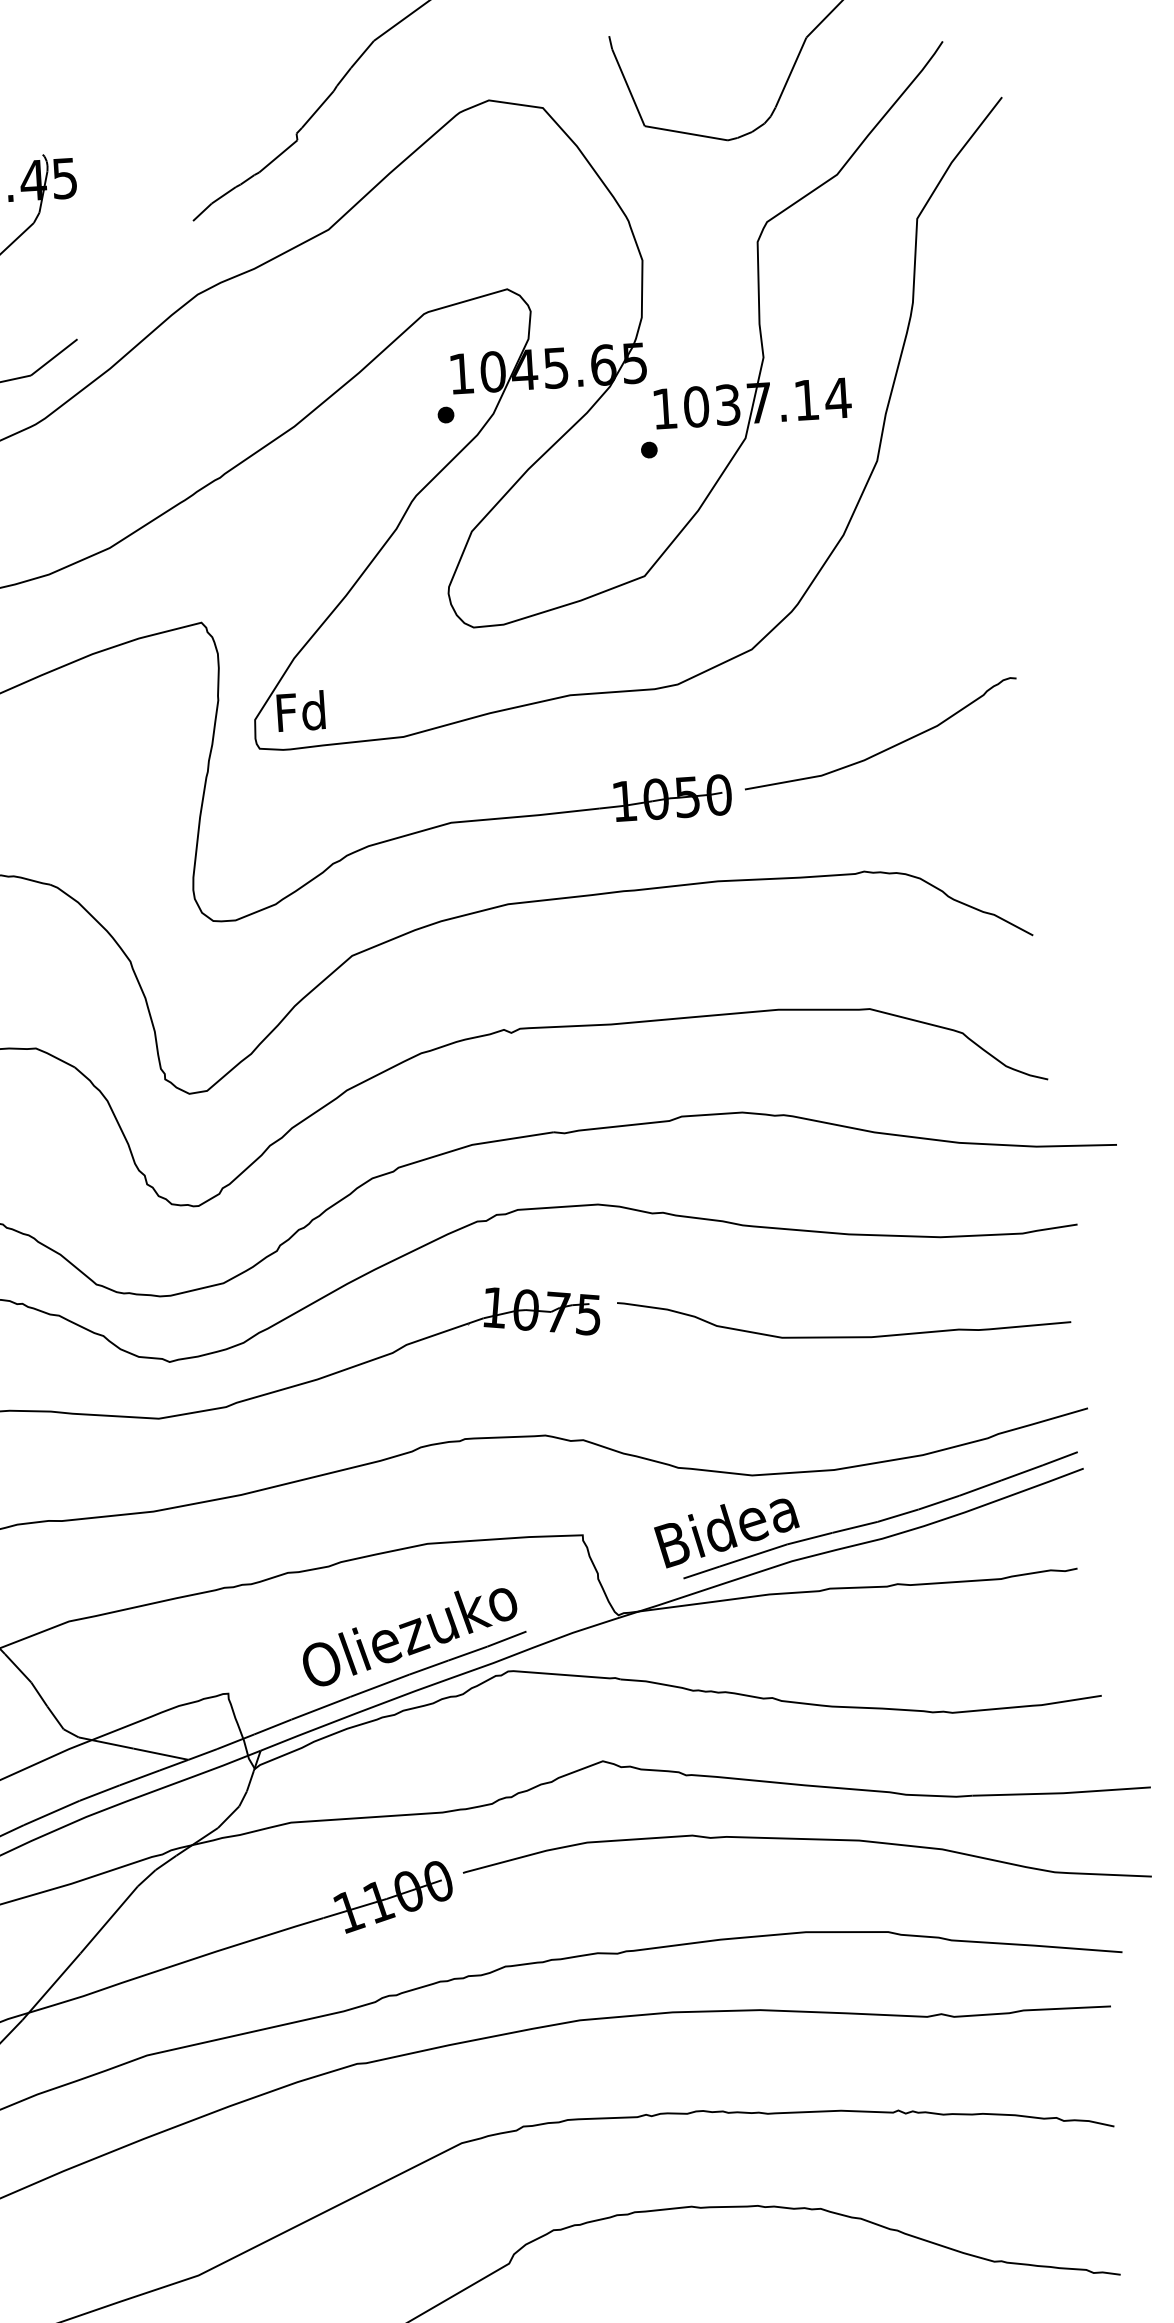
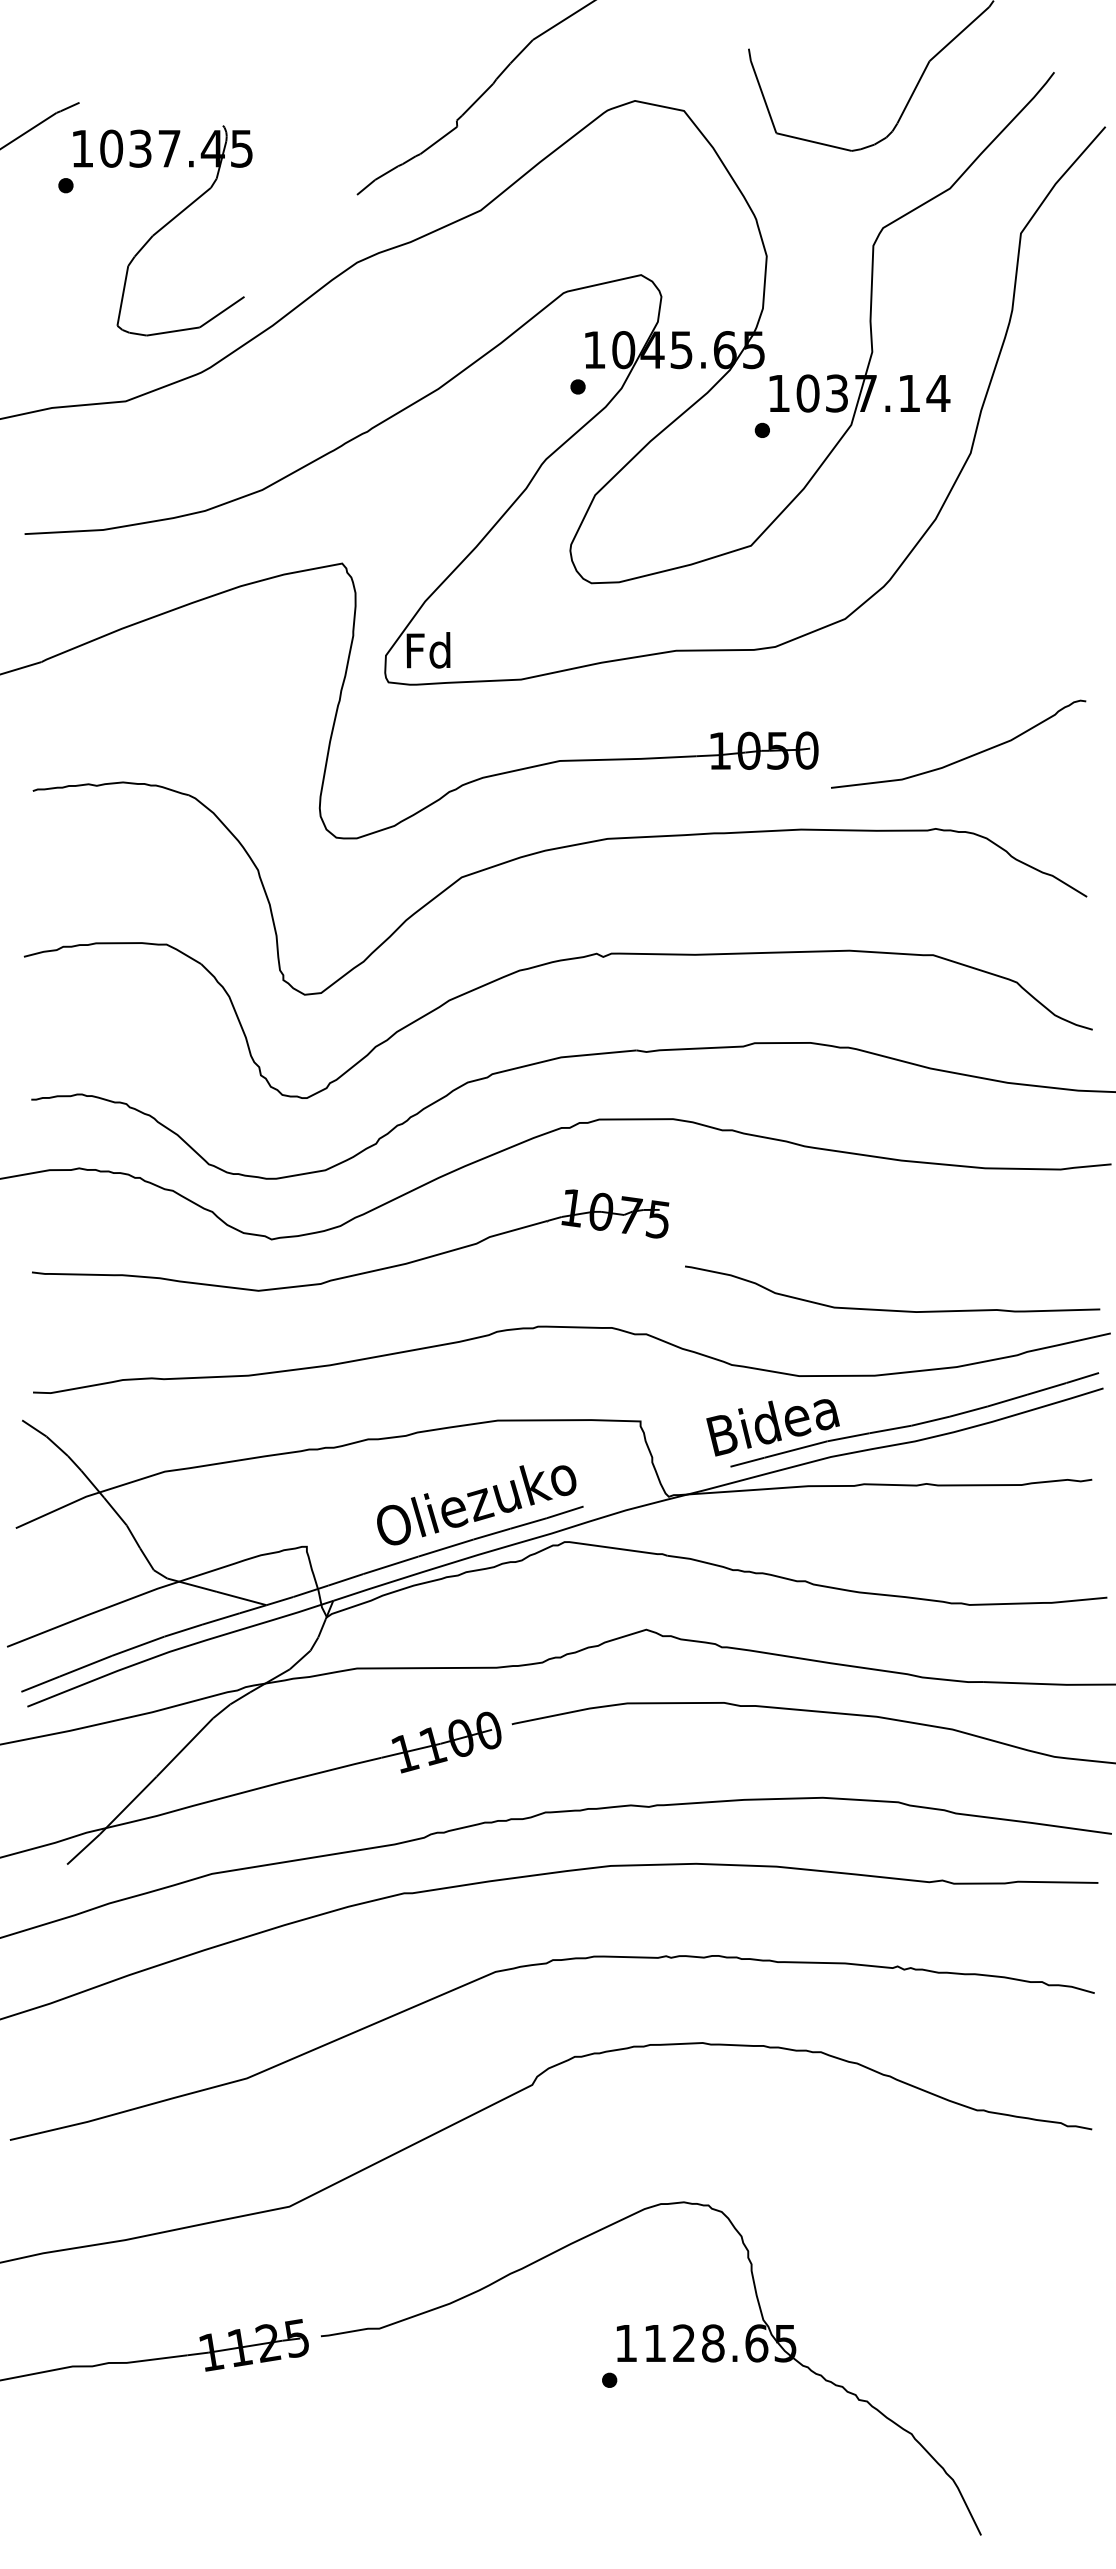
curve: (887, 747) -> (964, 757), moved
curve: (845, 1335) -> (892, 1309), moved

